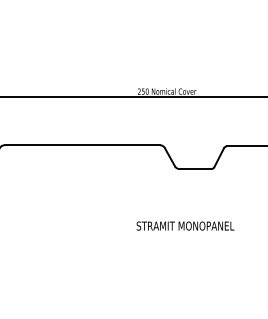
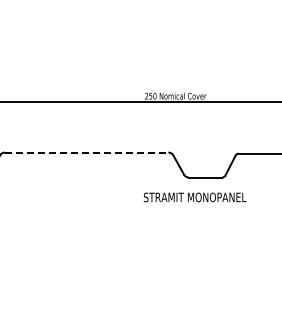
line: (82, 145) -> (86, 152), solid -> dashed
text: (184, 226) -> (194, 197), moved

